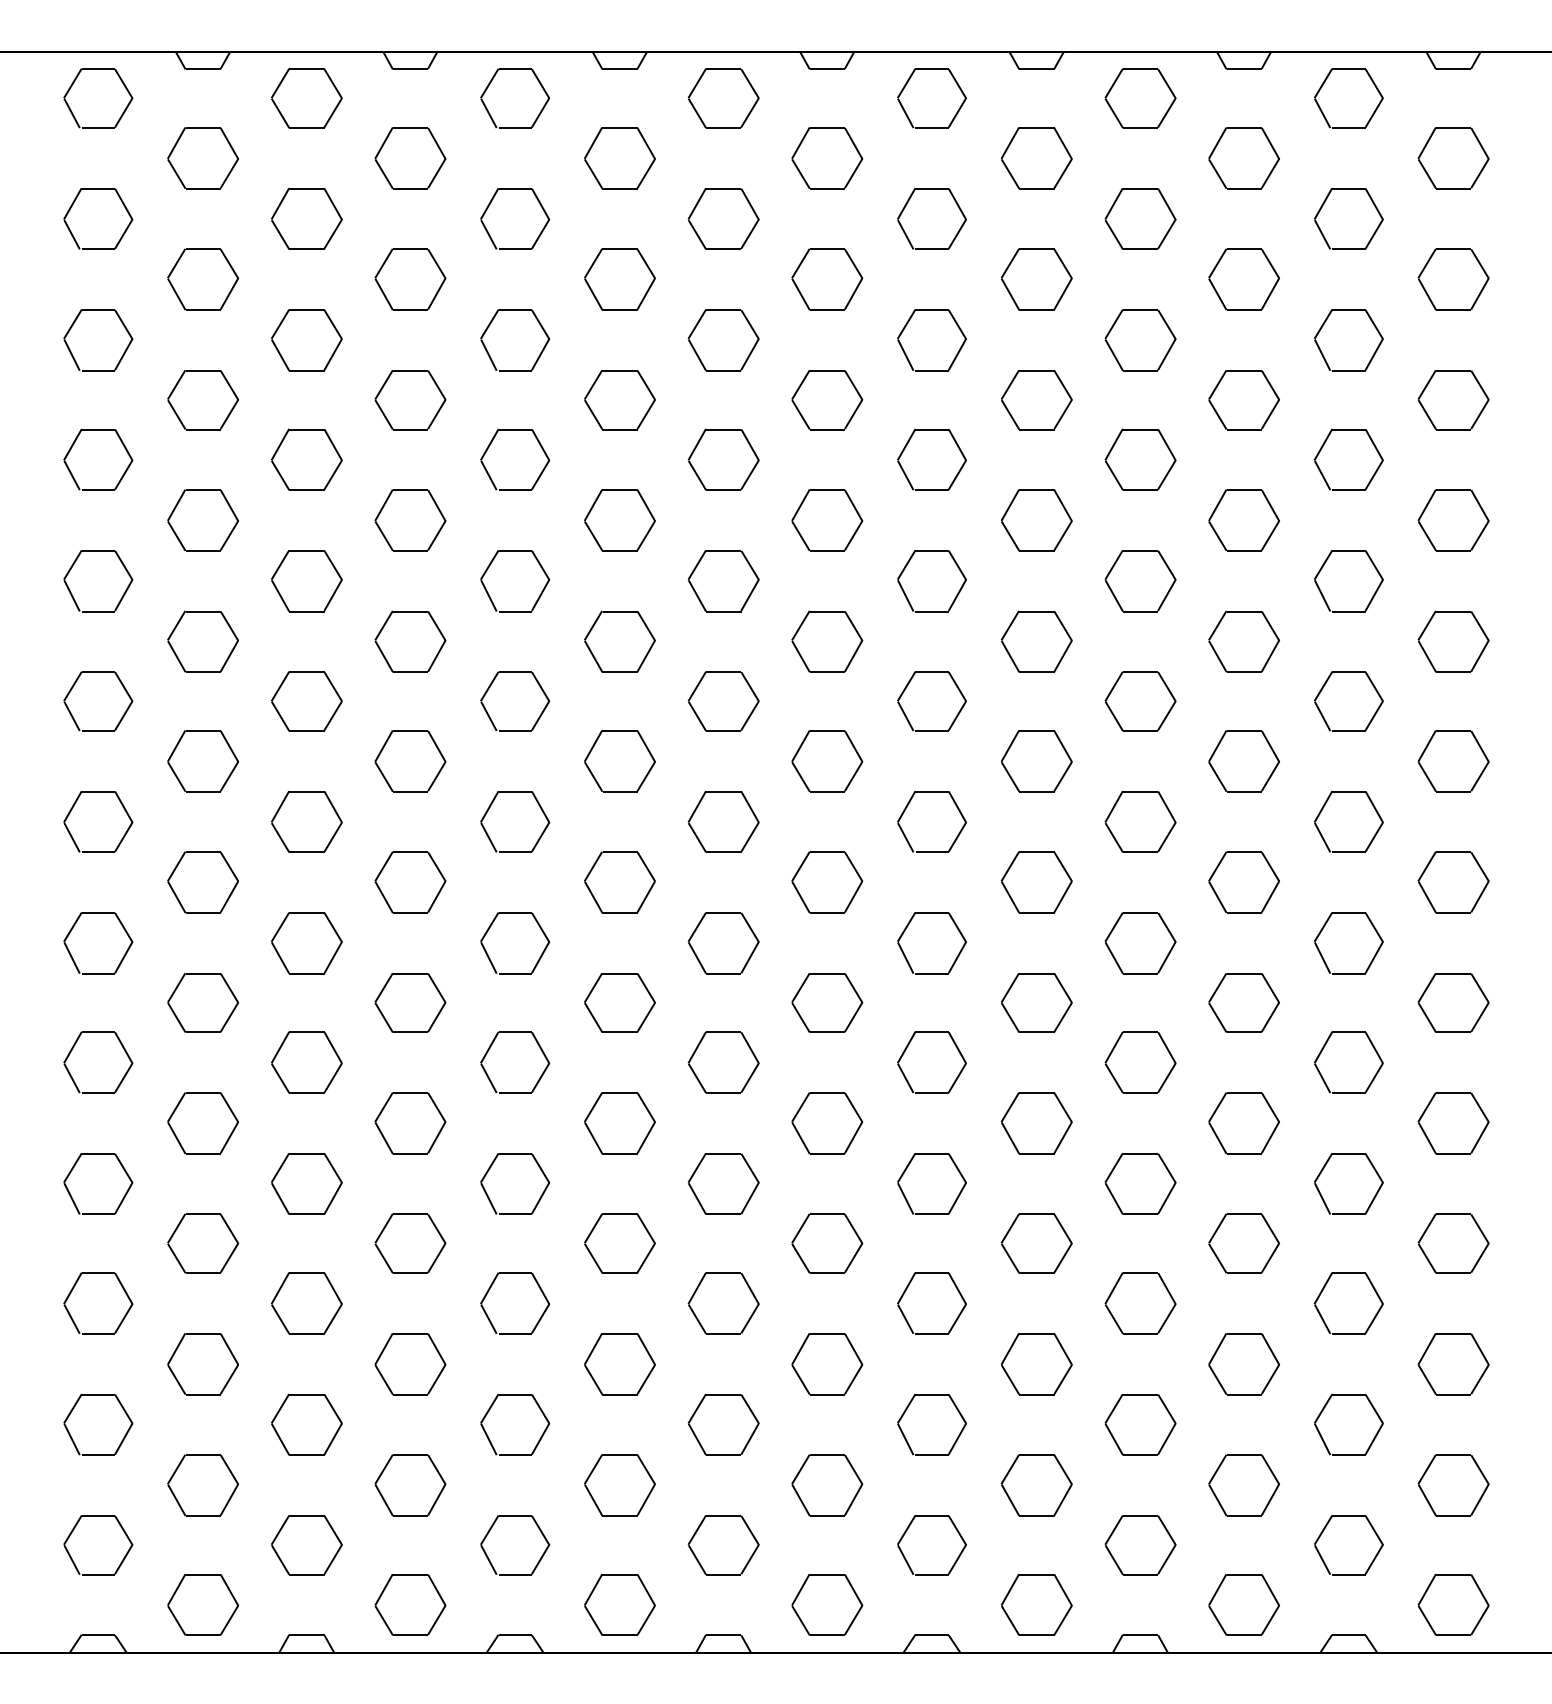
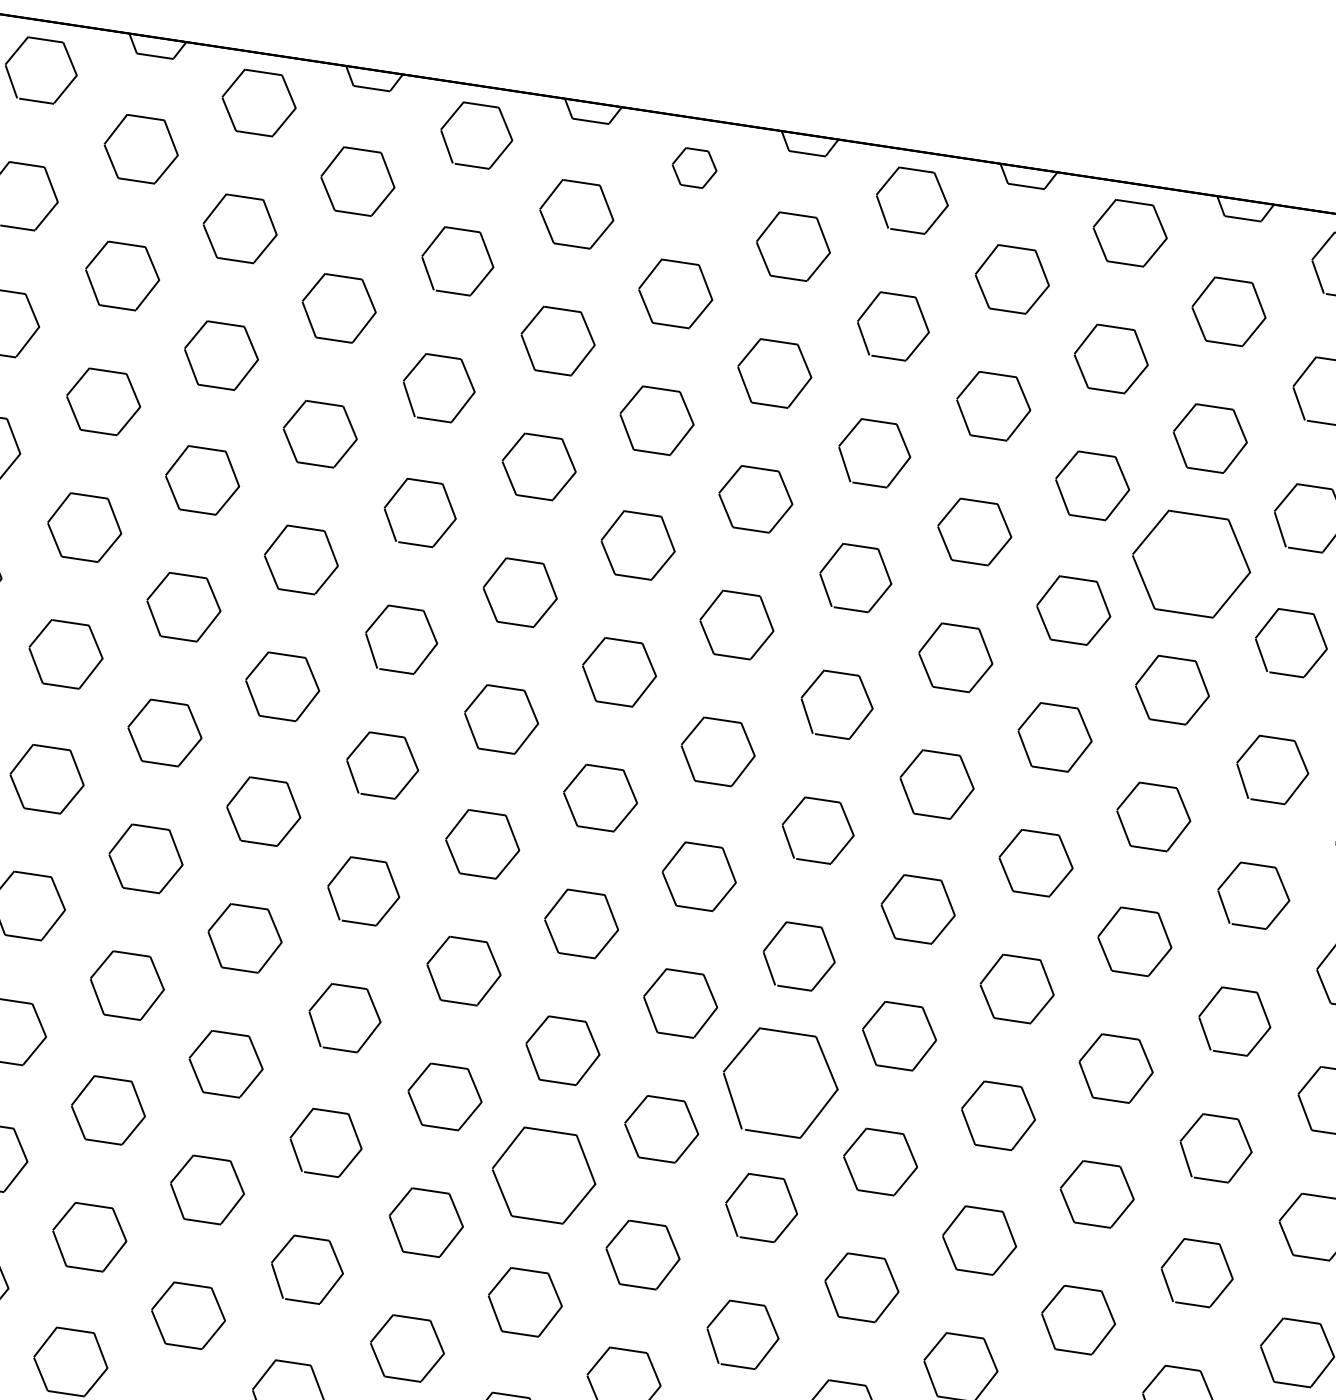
part: (723, 98) -> (694, 167), size x0.6
part: (1243, 400) -> (1190, 564), size x1.6
part: (931, 943) -> (779, 1083), size x1.6
part: (723, 1062) -> (543, 1175), size x1.4

